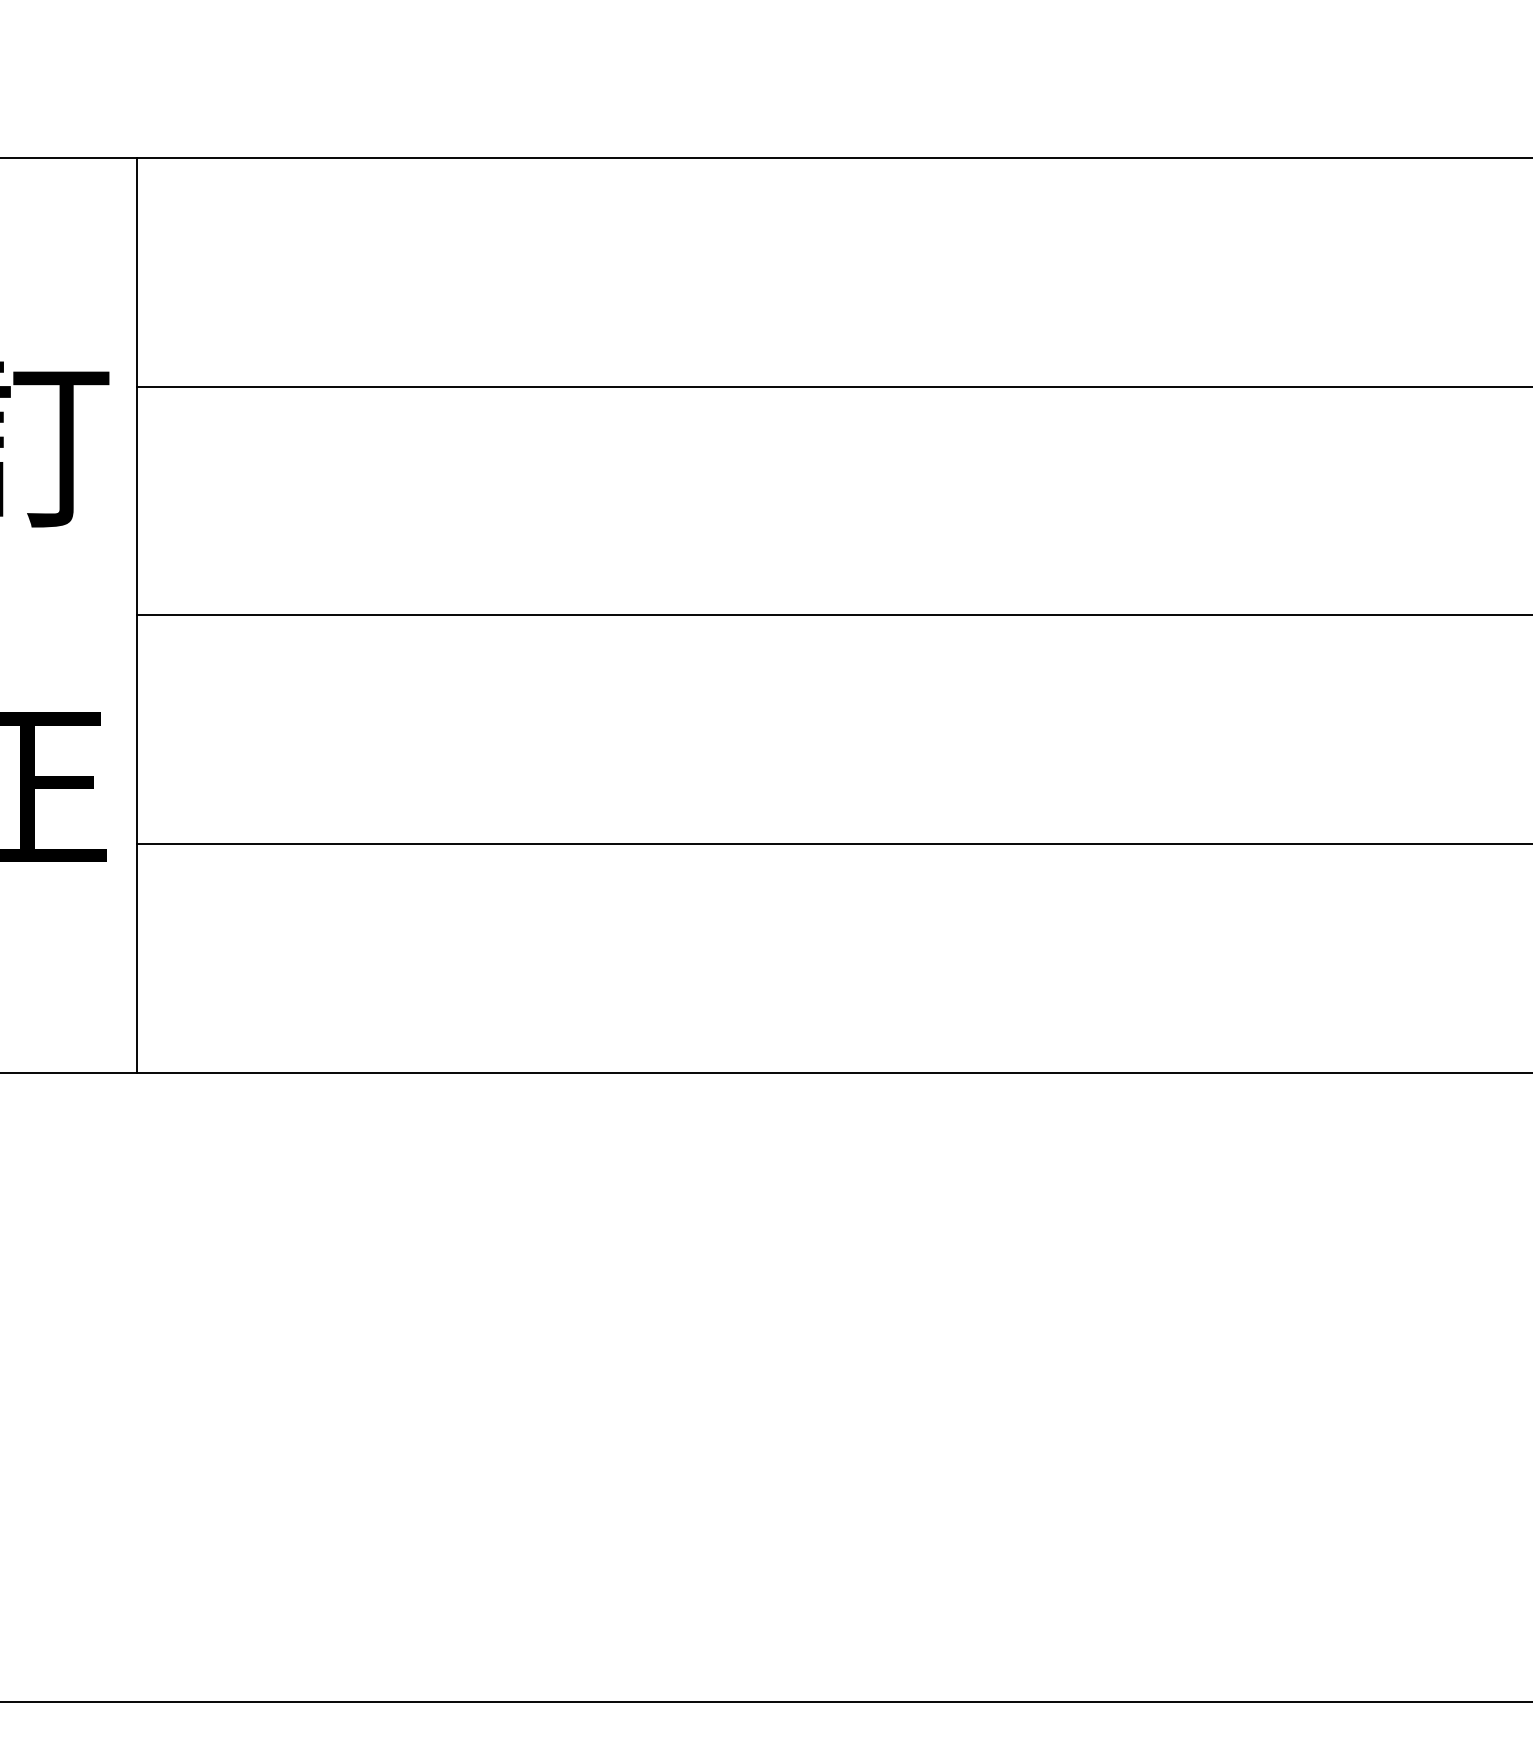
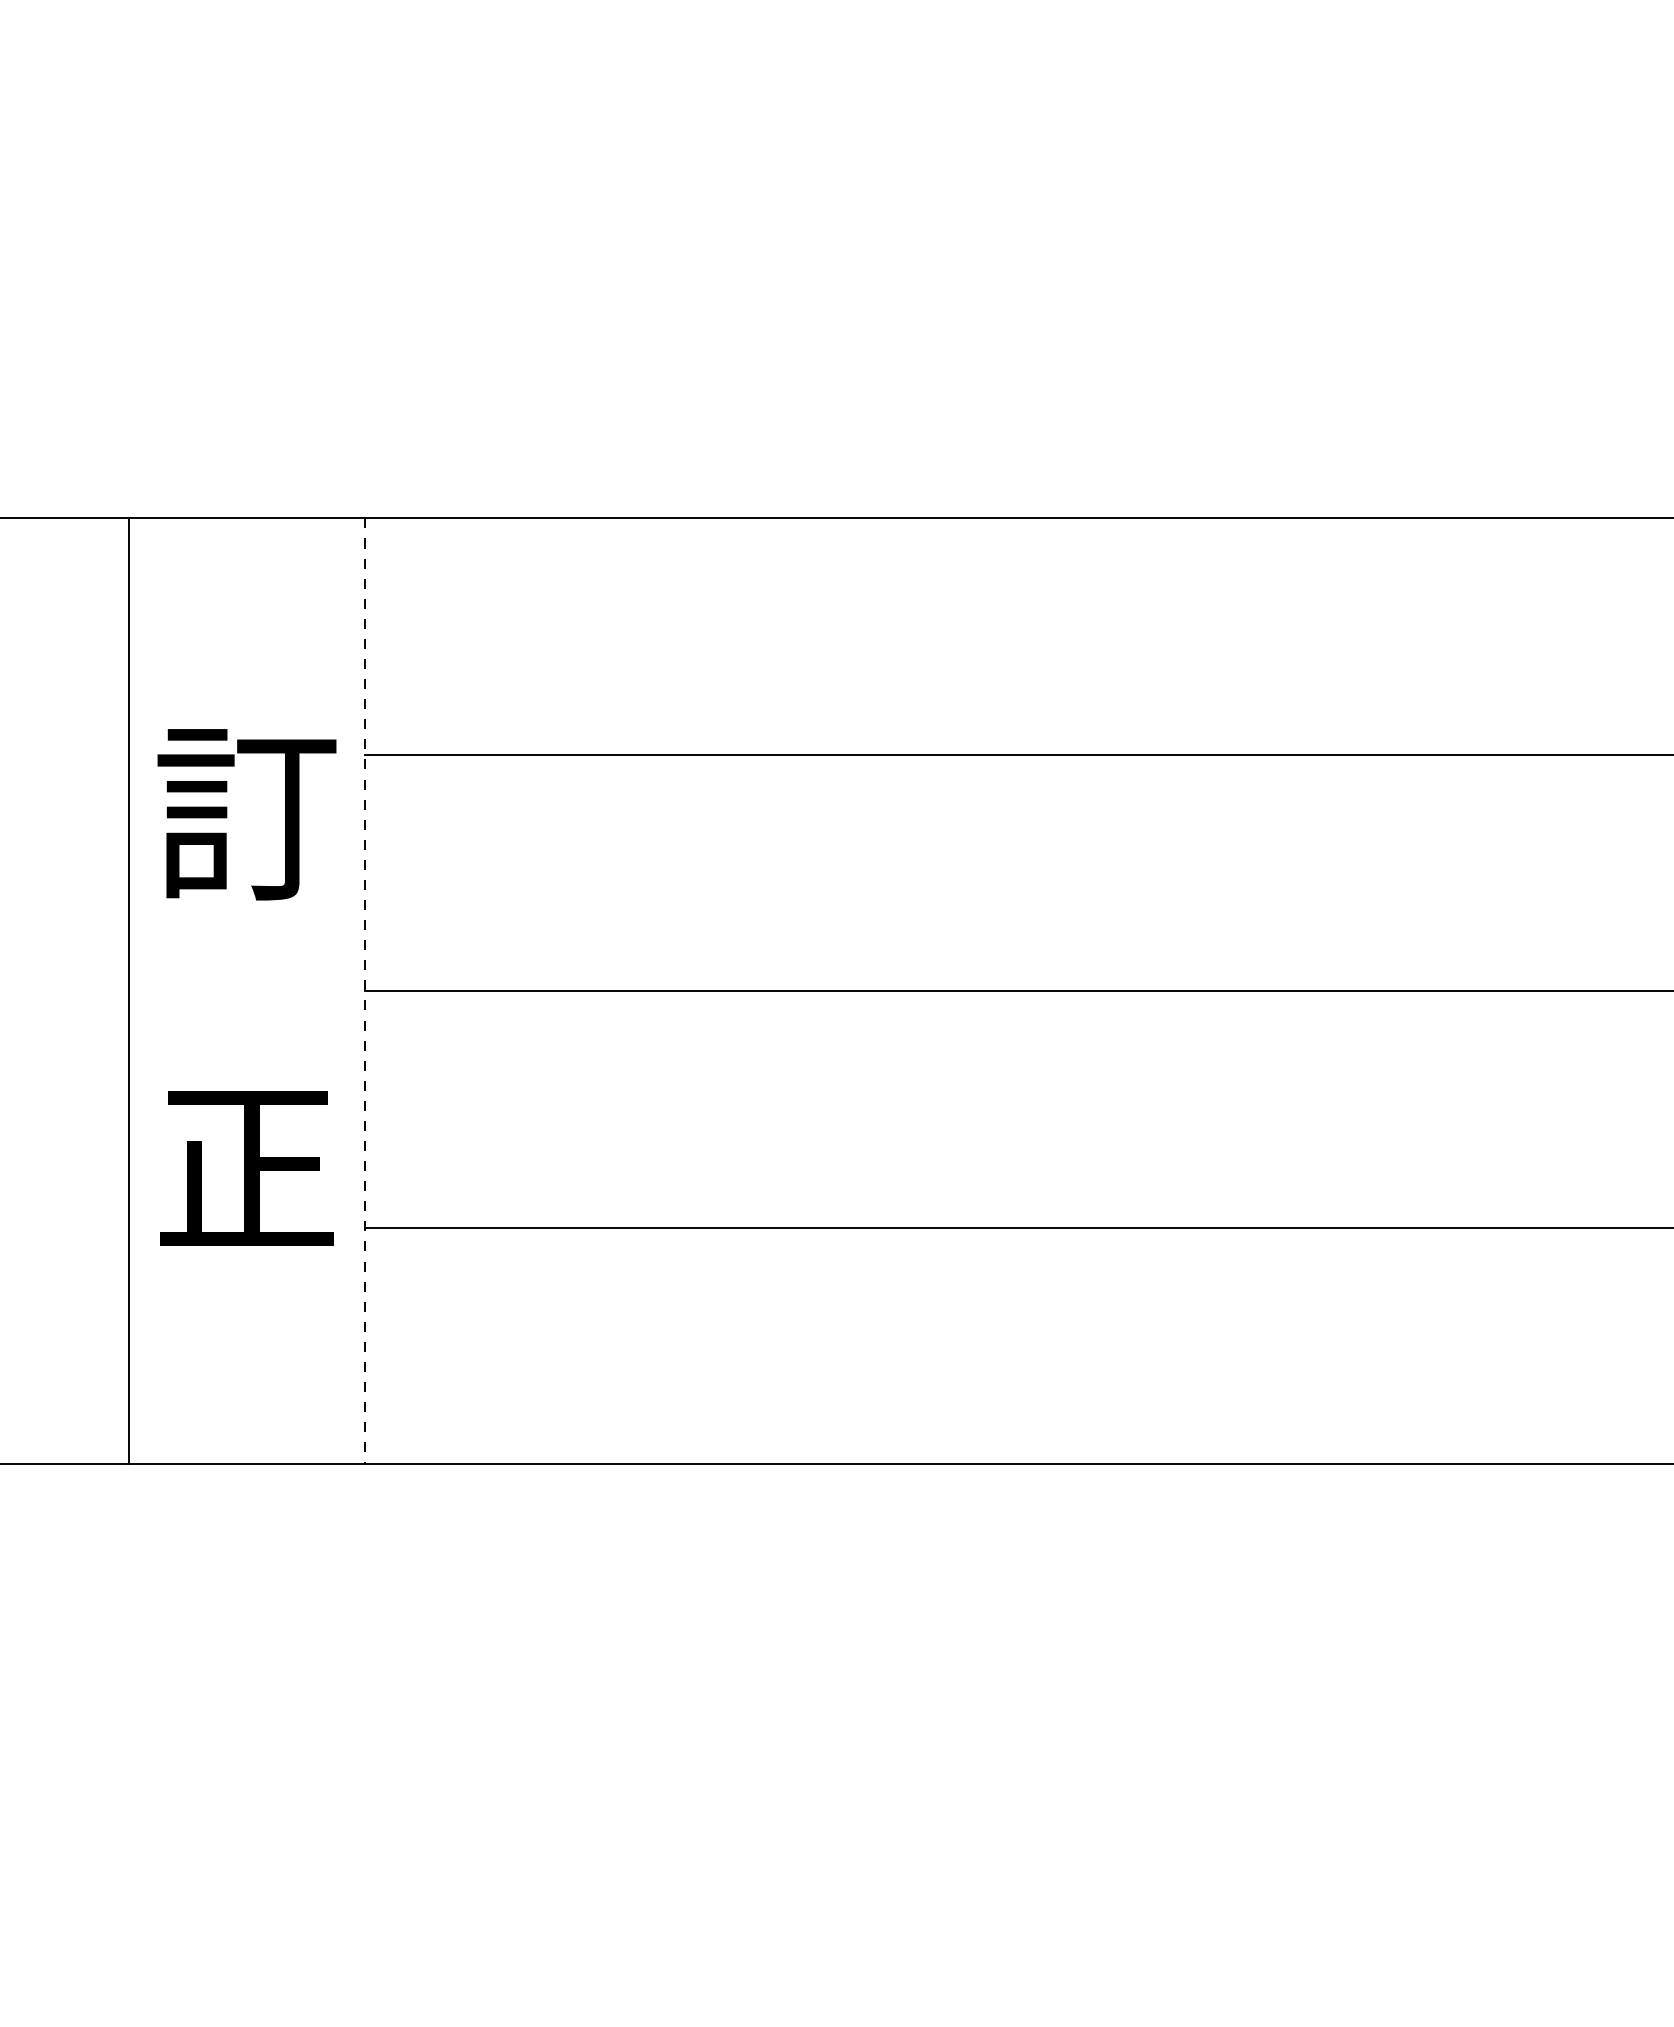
line: (137, 615) -> (365, 991), solid -> dashed

